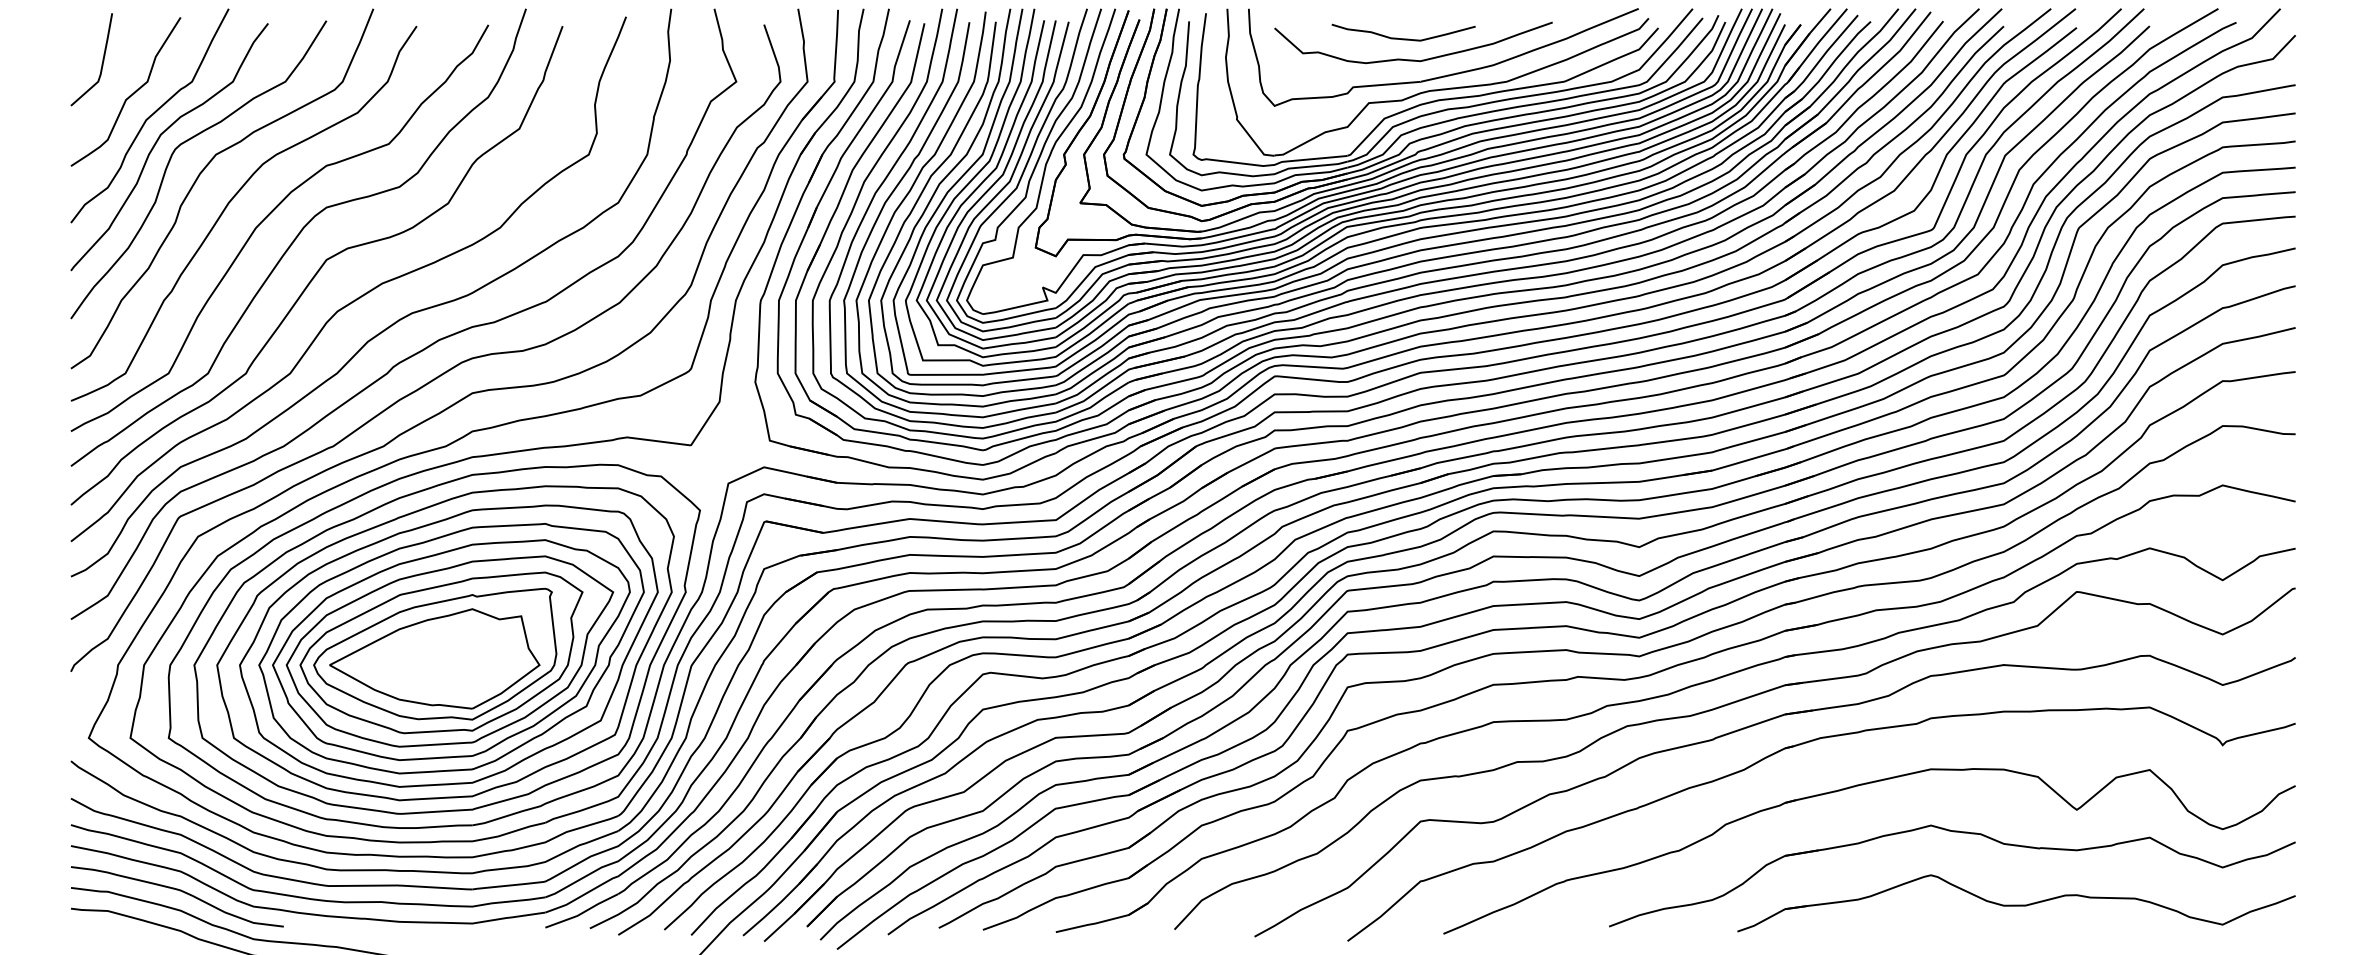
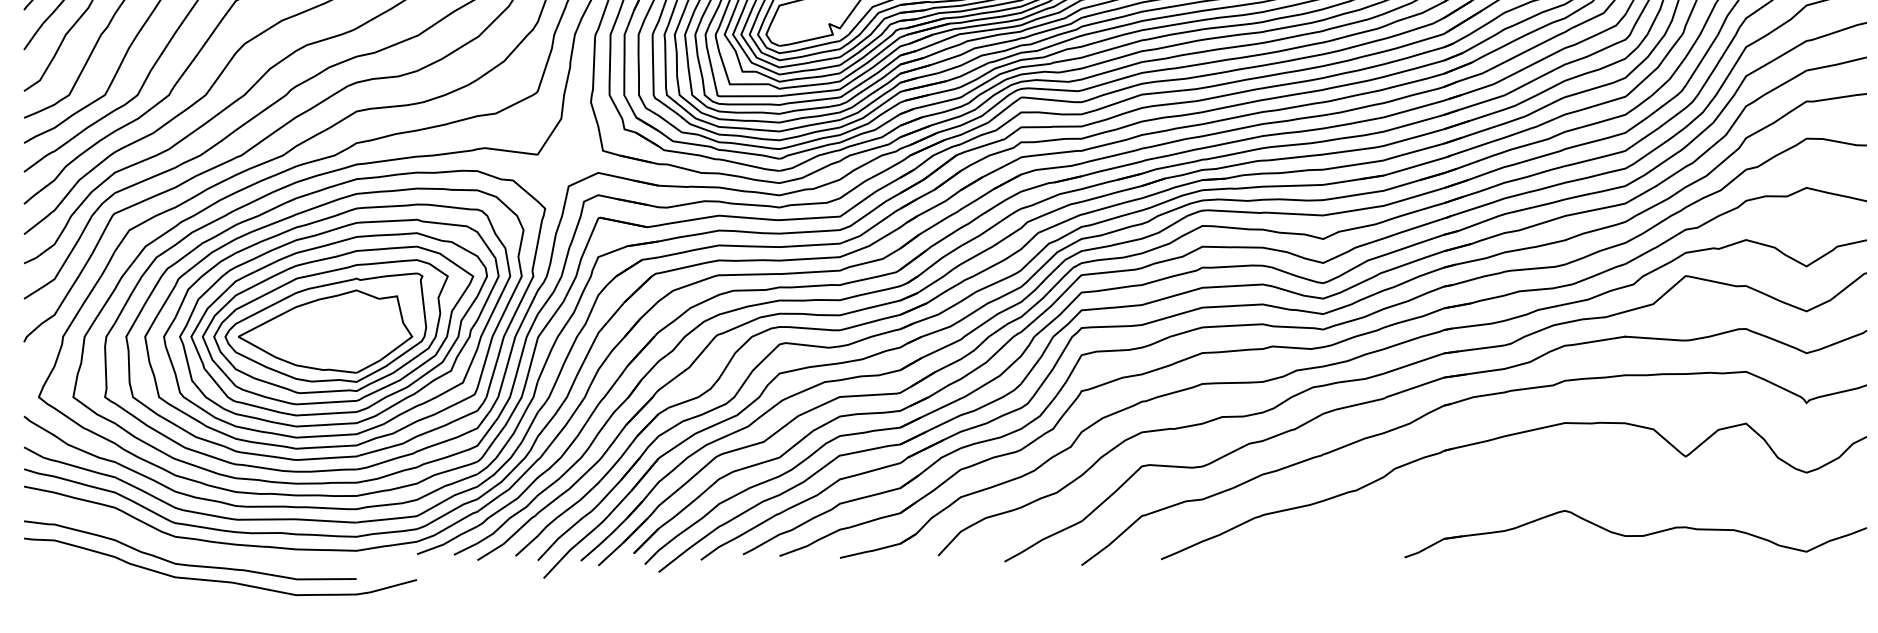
part: (1953, 832) -> (1583, 475), removed
curve: (179, 891) -> (113, 524), removed

